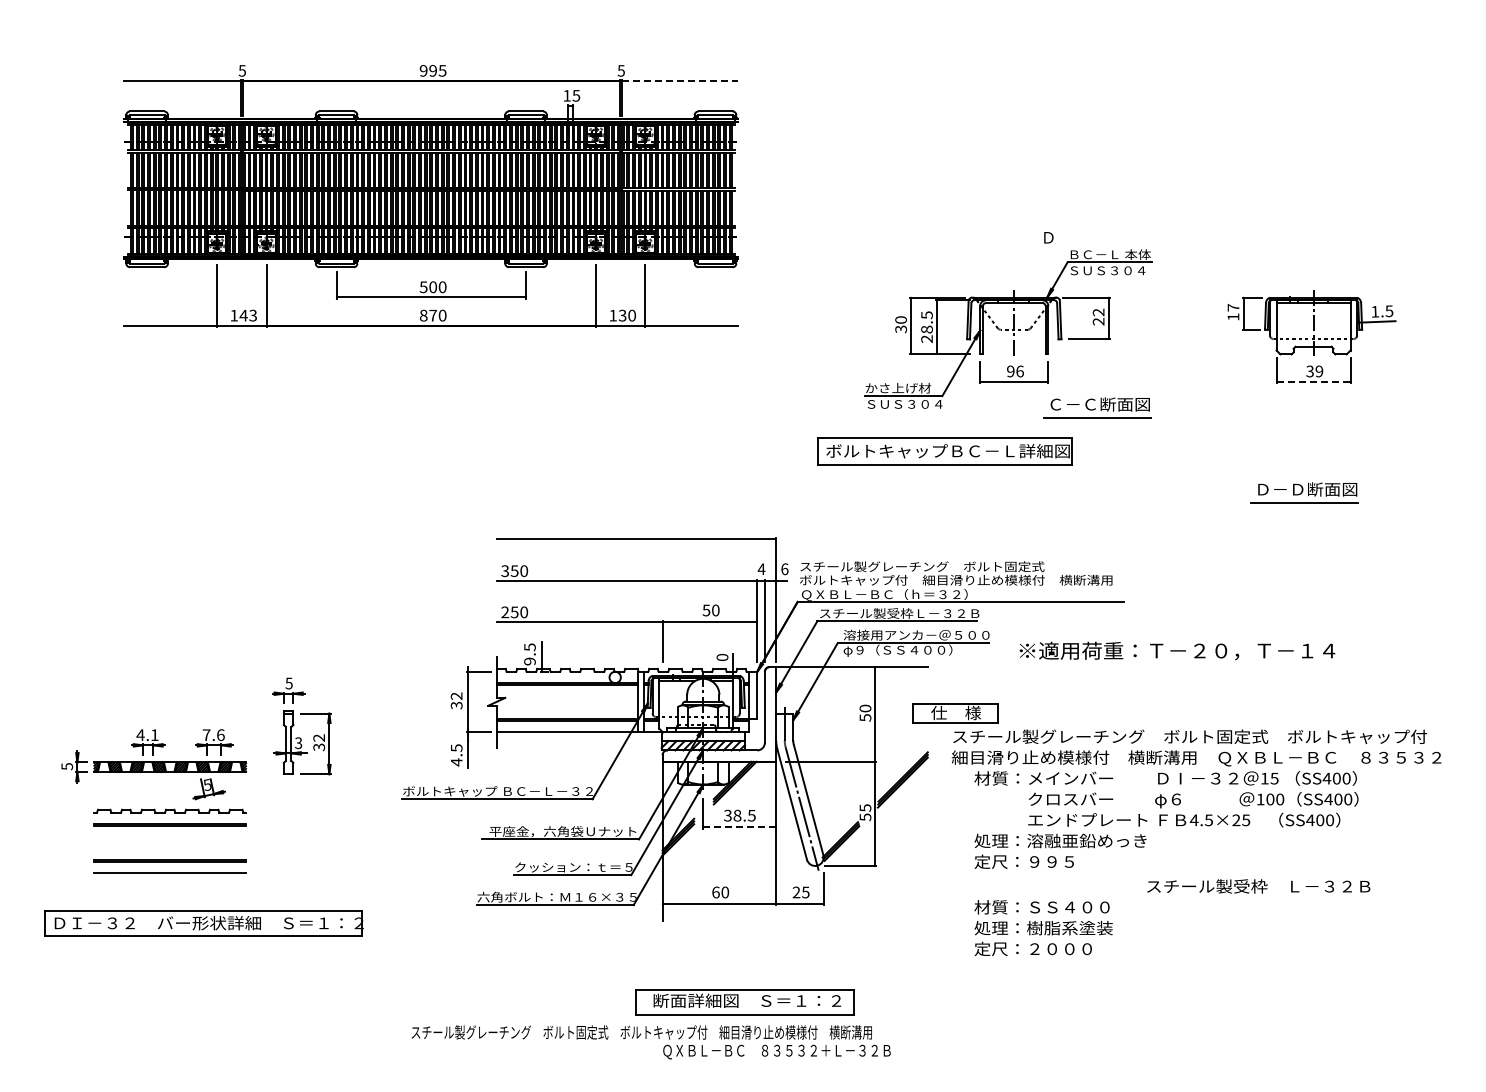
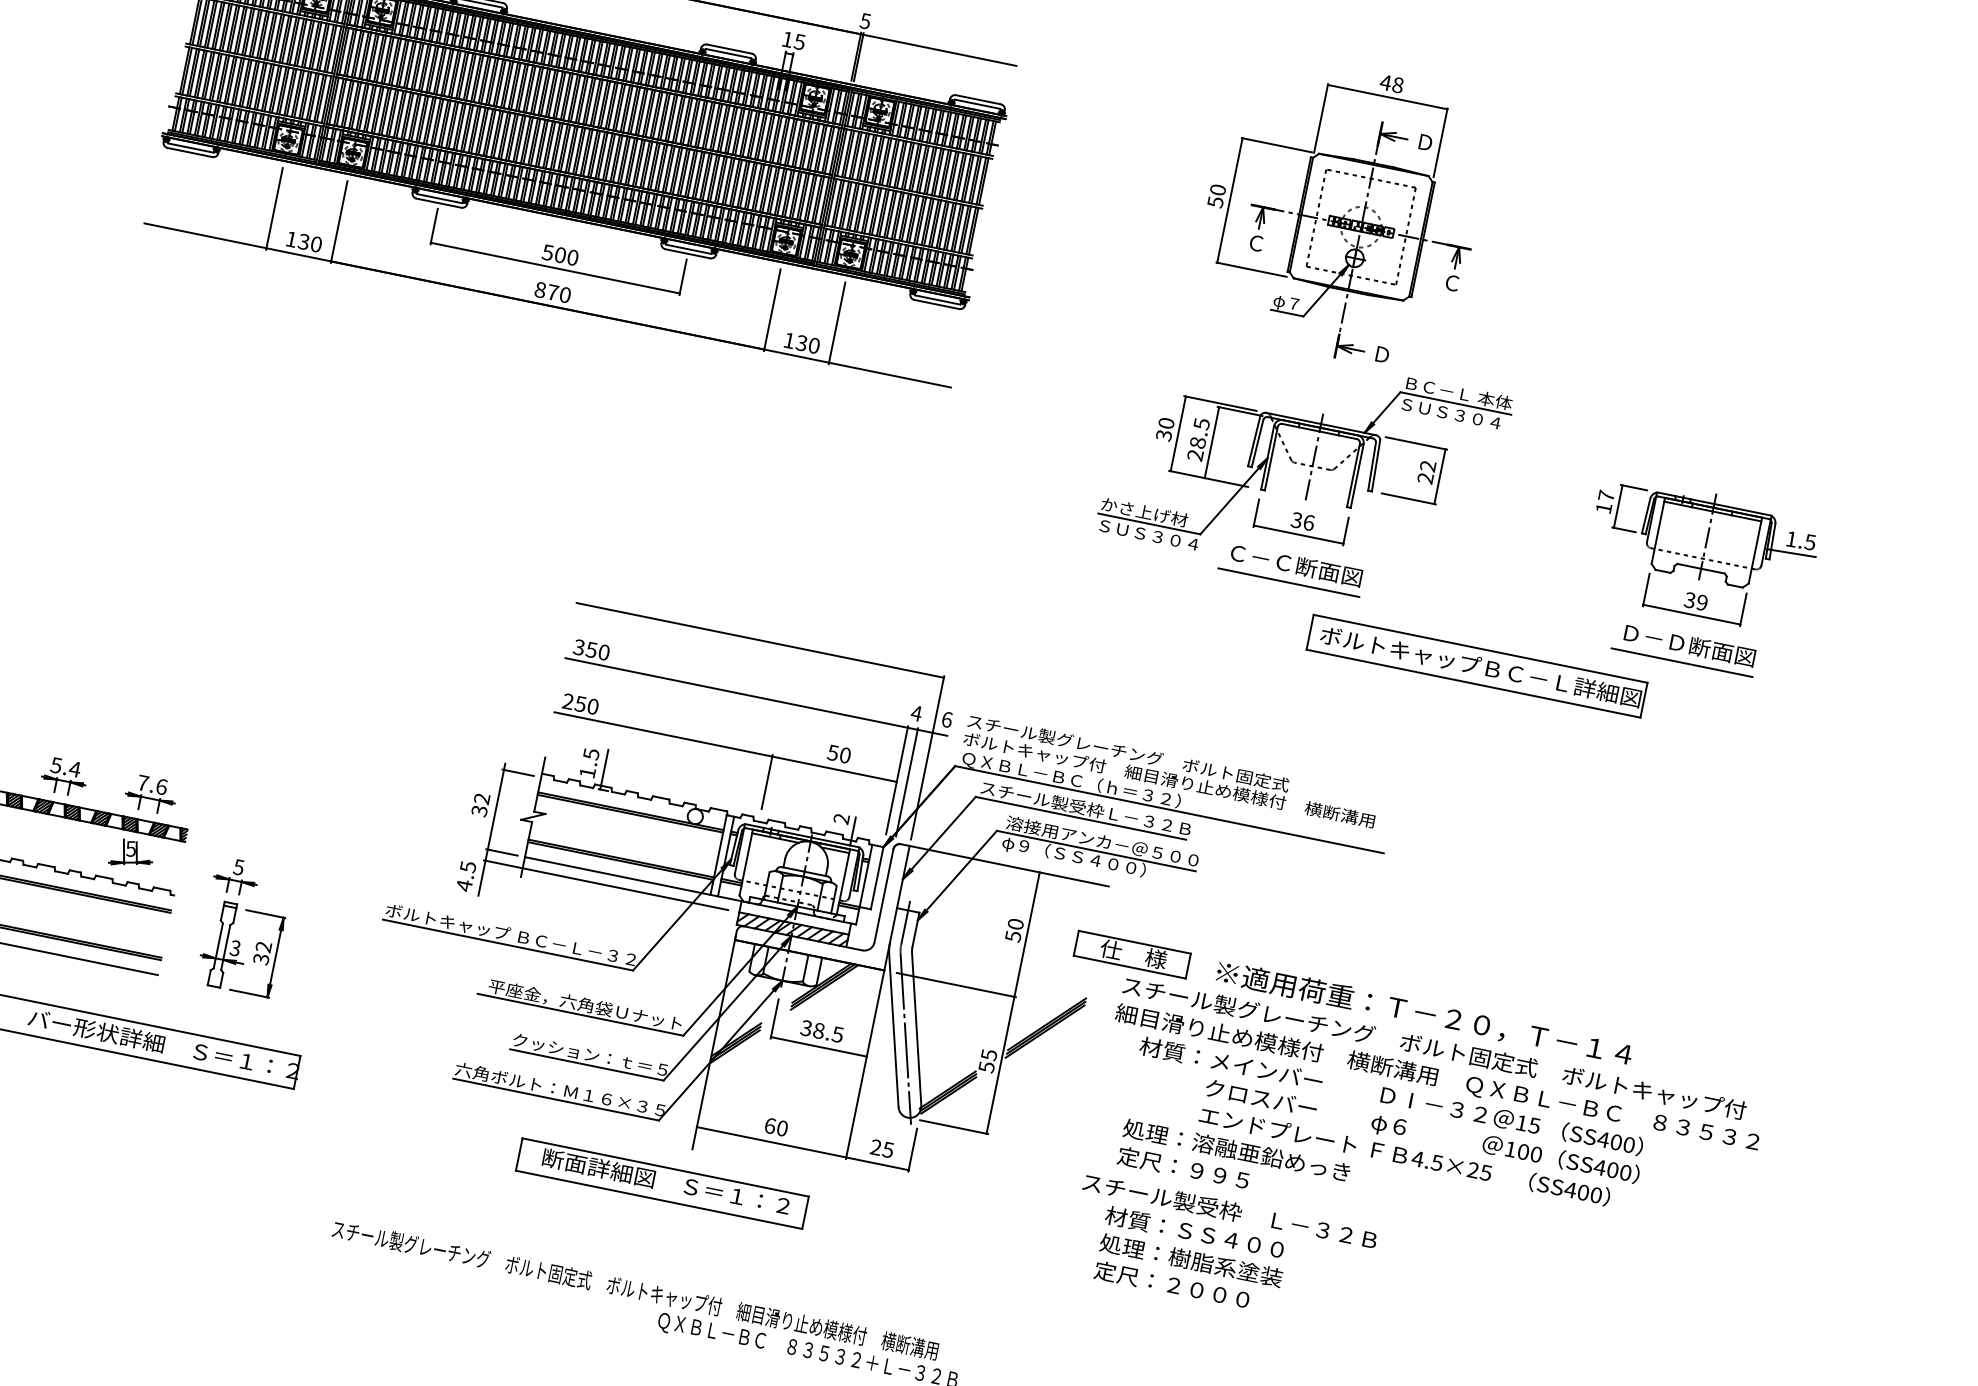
line: (680, 81) -> (940, 51), dashed -> solid
part: (997, 139) -> (1341, 211), added
text: (248, 315) -> (310, 242), 143 -> 130
text: (1010, 371) -> (1296, 520), 96 -> 36
line: (1313, 381) -> (1691, 614), dashed -> solid
part: (1097, 407) -> (1292, 568), moved
part: (944, 451) -> (1476, 666), moved
part: (1304, 492) -> (1684, 648), moved
text: (1177, 650) -> (1424, 1012), moved
text: (722, 657) -> (841, 818), 0 -> 2
text: (529, 661) -> (586, 772), 9.5 -> 1.5
part: (294, 725) -> (234, 923), moved
text: (147, 735) -> (65, 767), 4.1 -> 5.4
line: (560, 740) -> (606, 884), added
line: (740, 827) -> (819, 1047), dashed -> solid
text: (1258, 886) -> (1229, 1211), moved
part: (744, 1002) -> (662, 1183), moved

